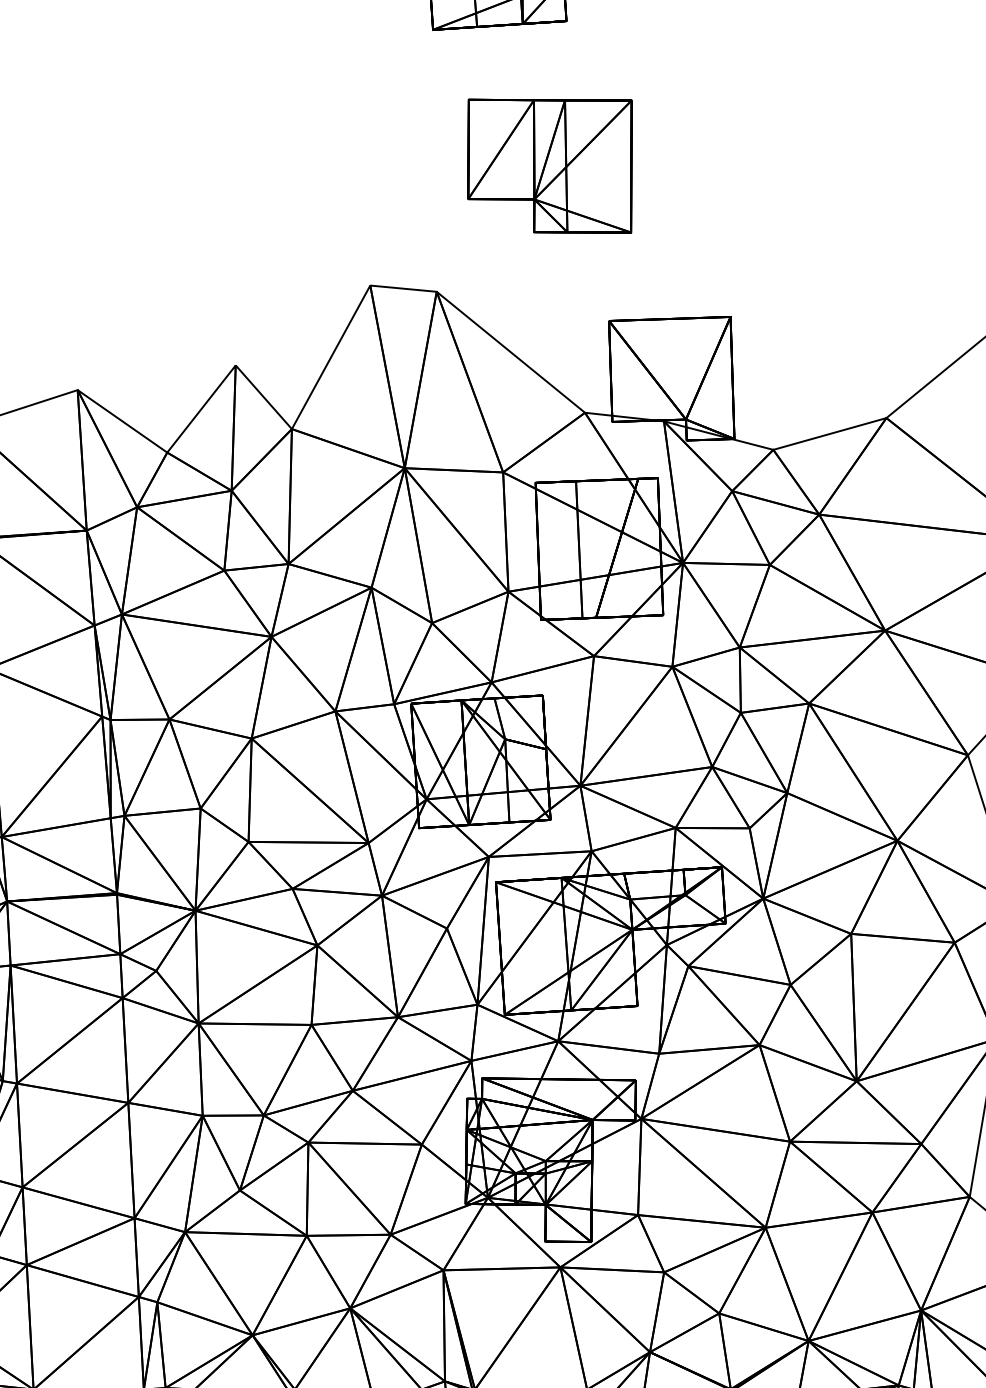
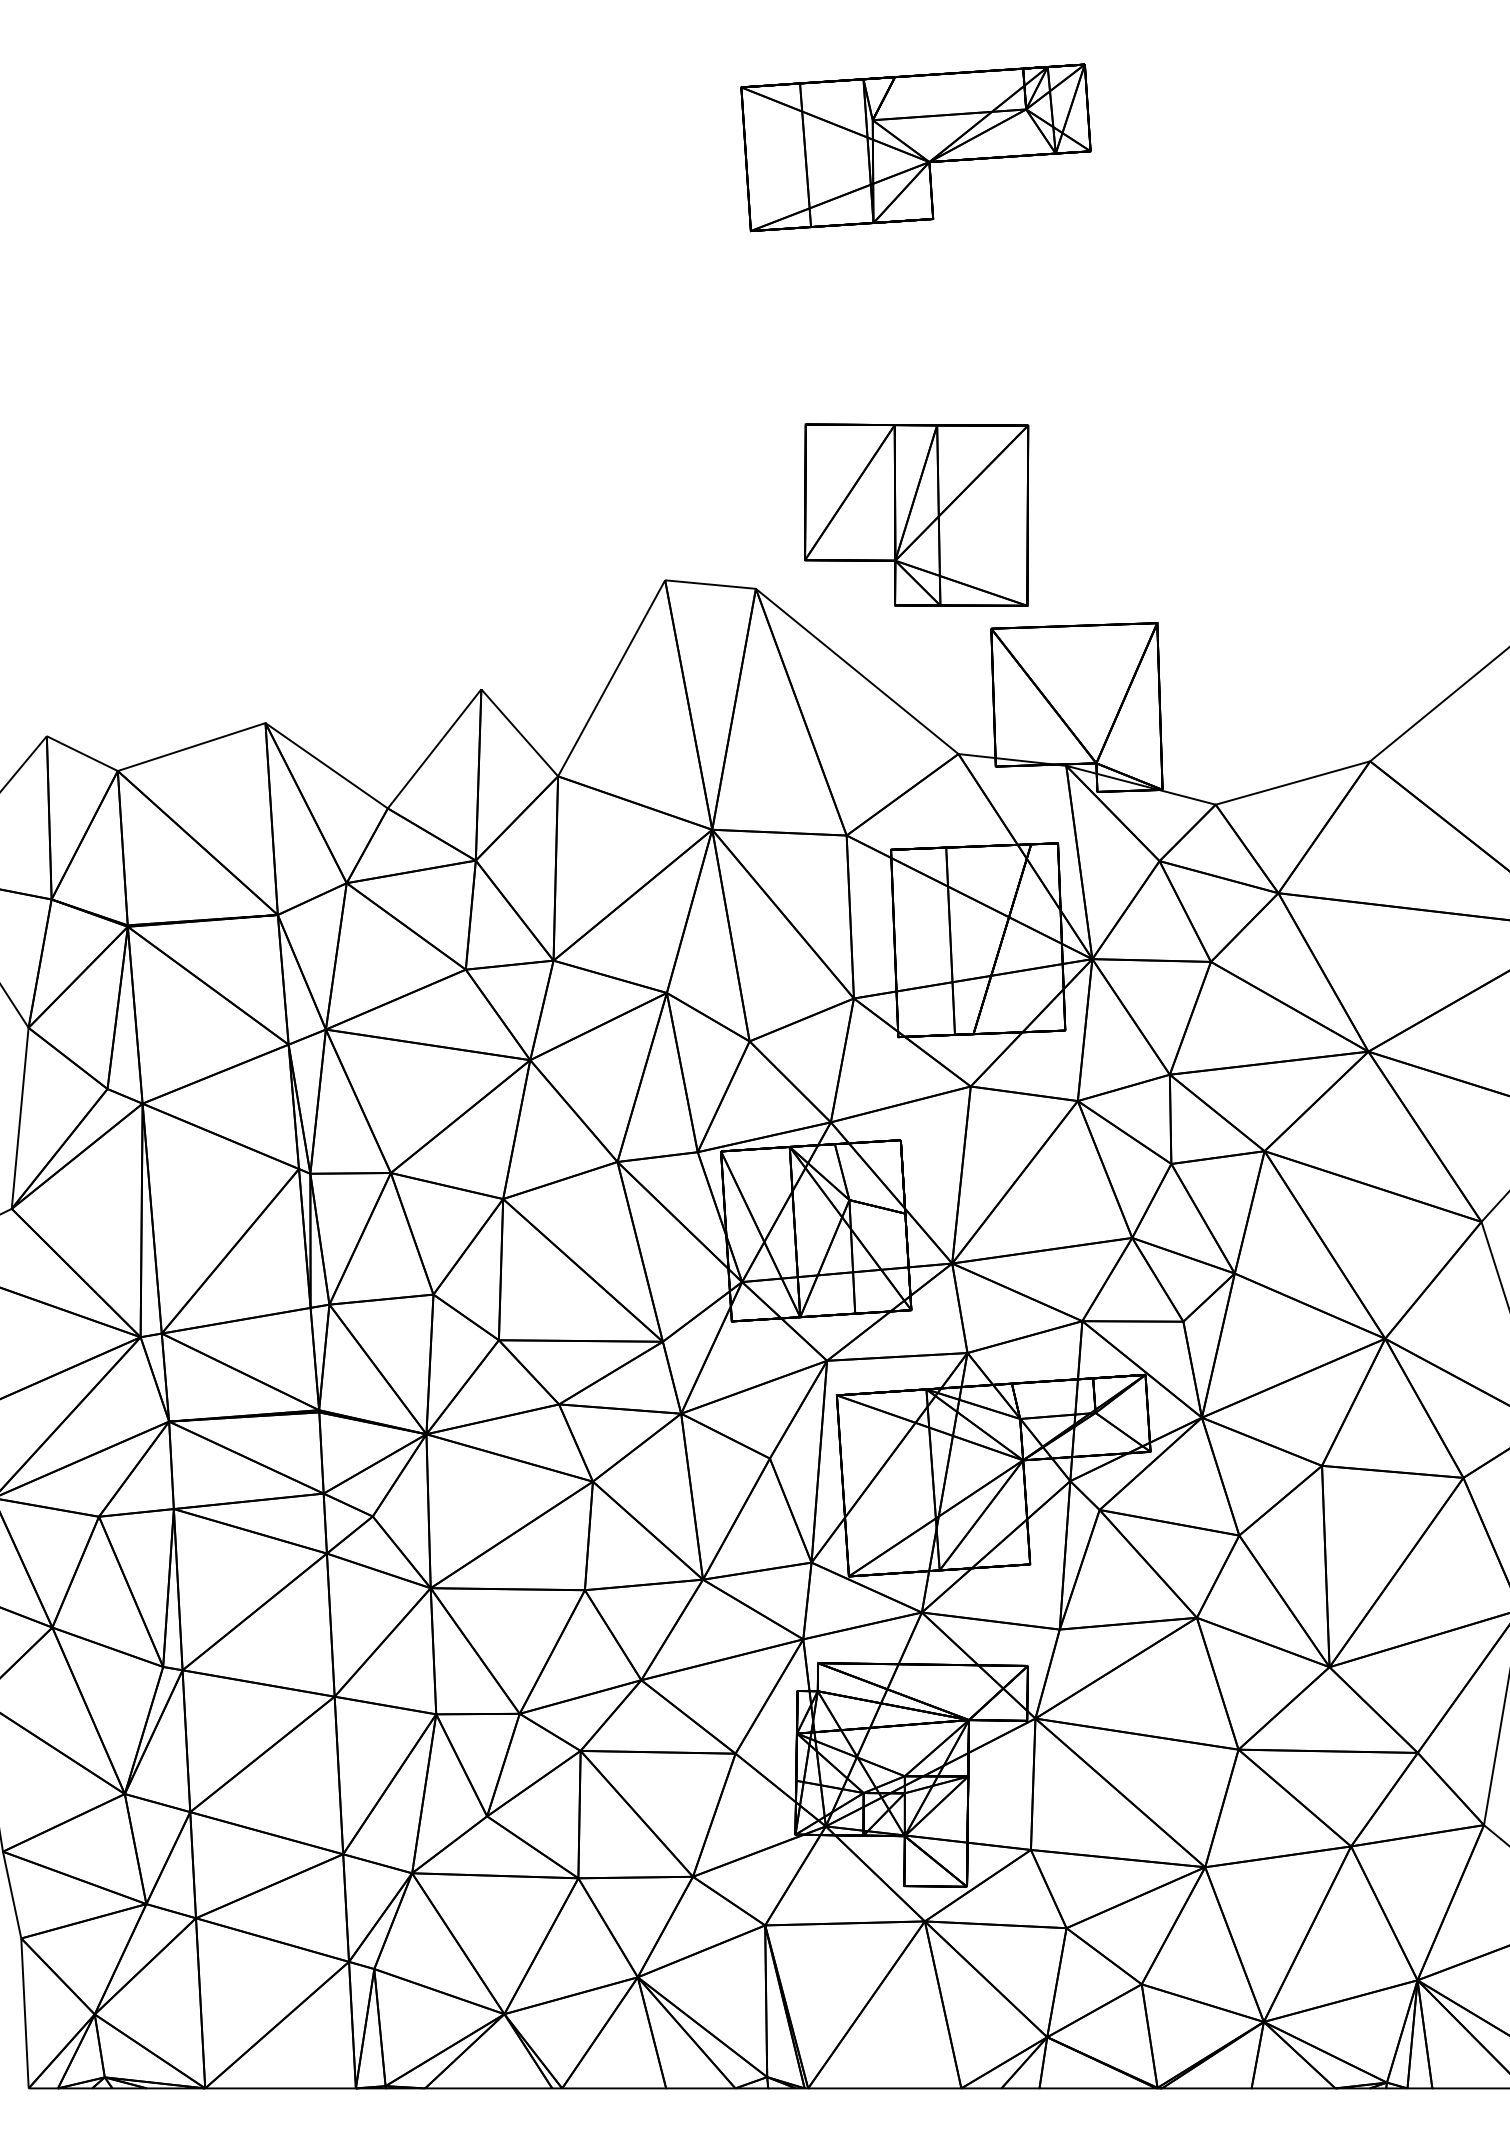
part: (549, 165) -> (916, 514), moved

